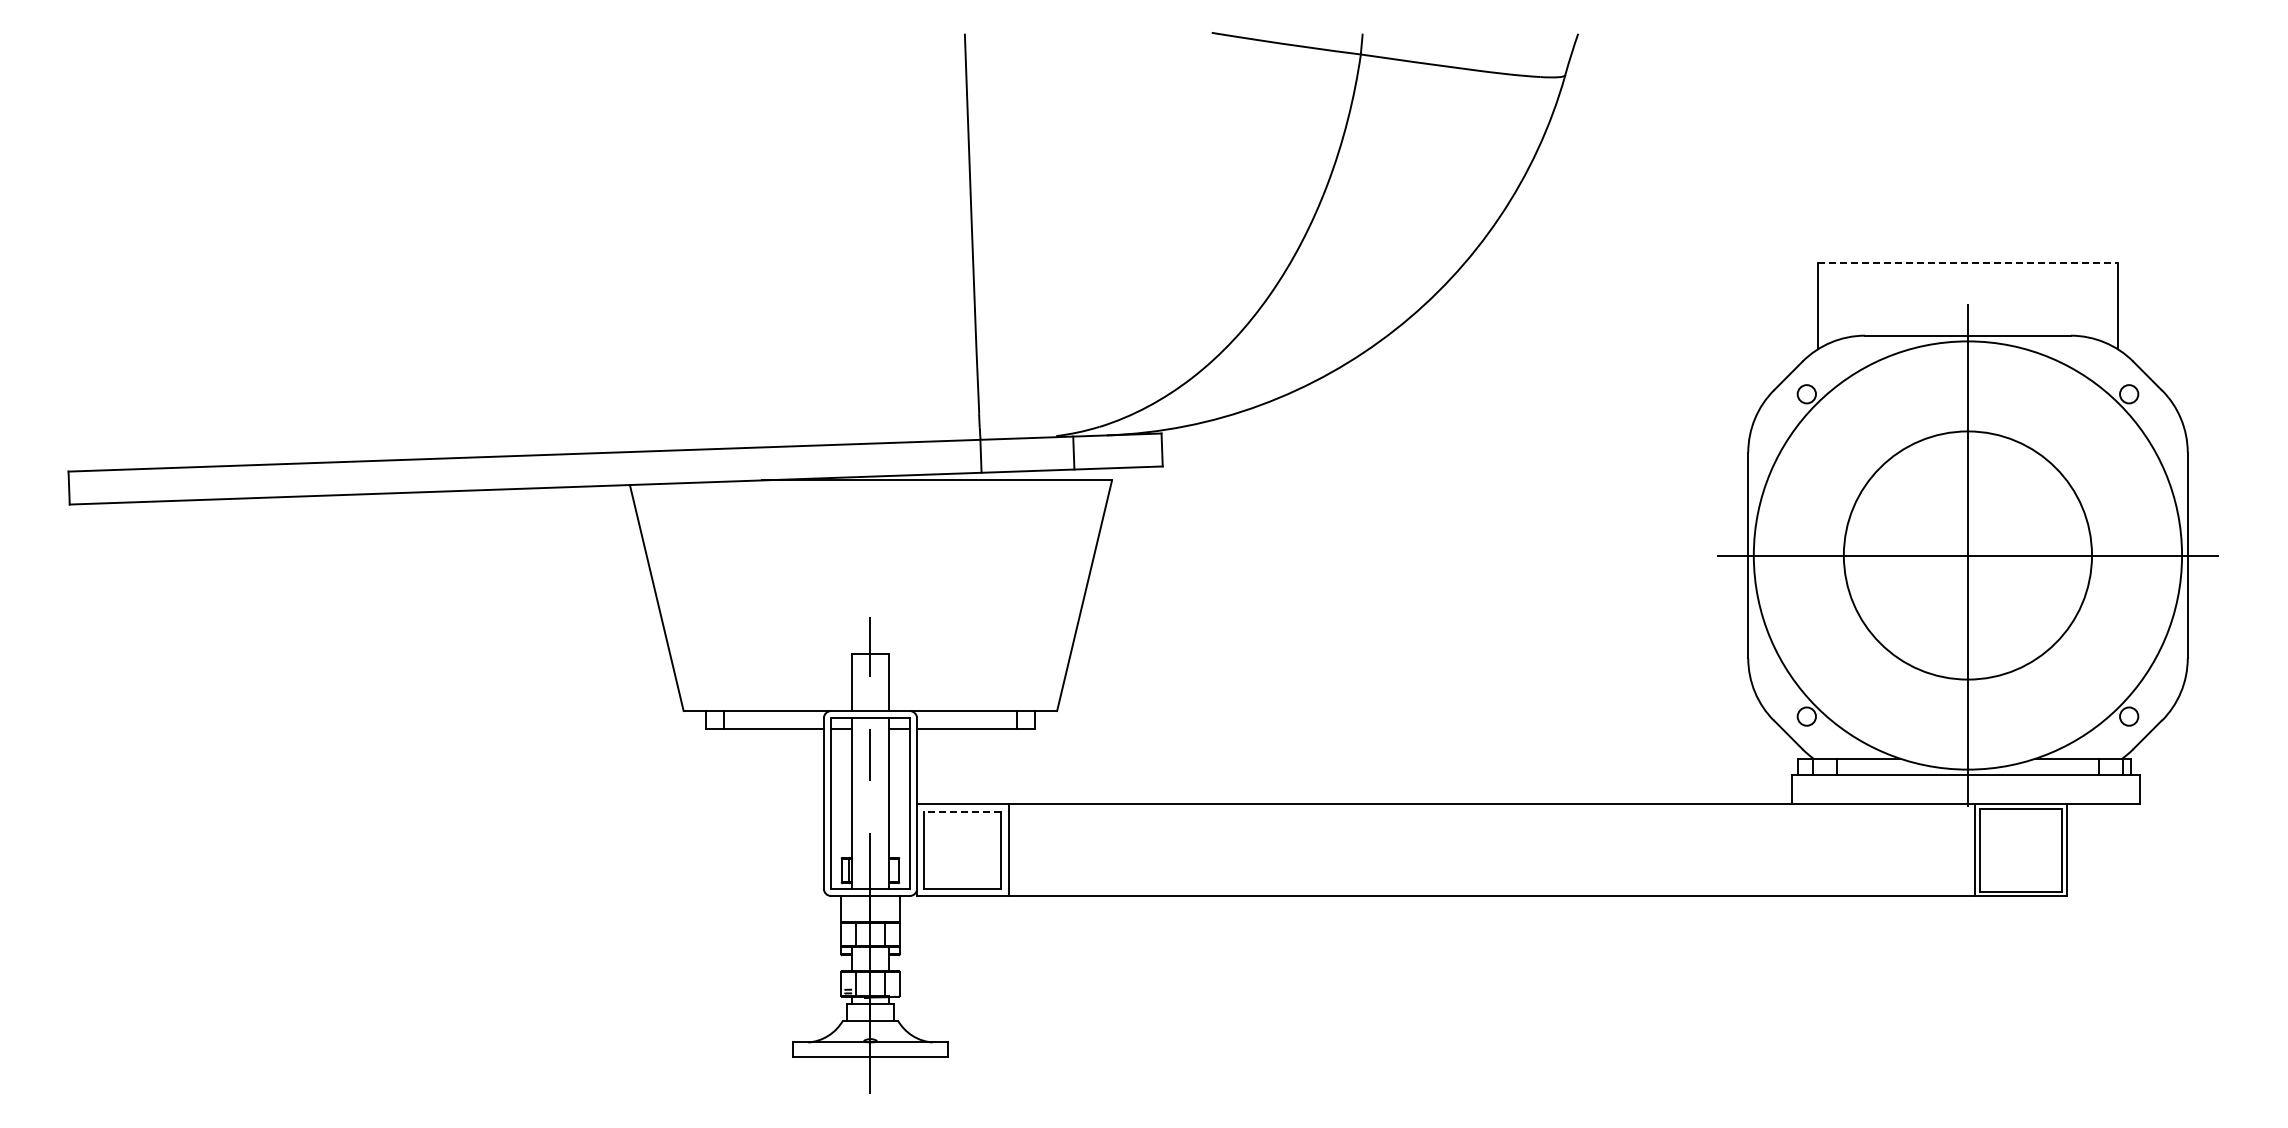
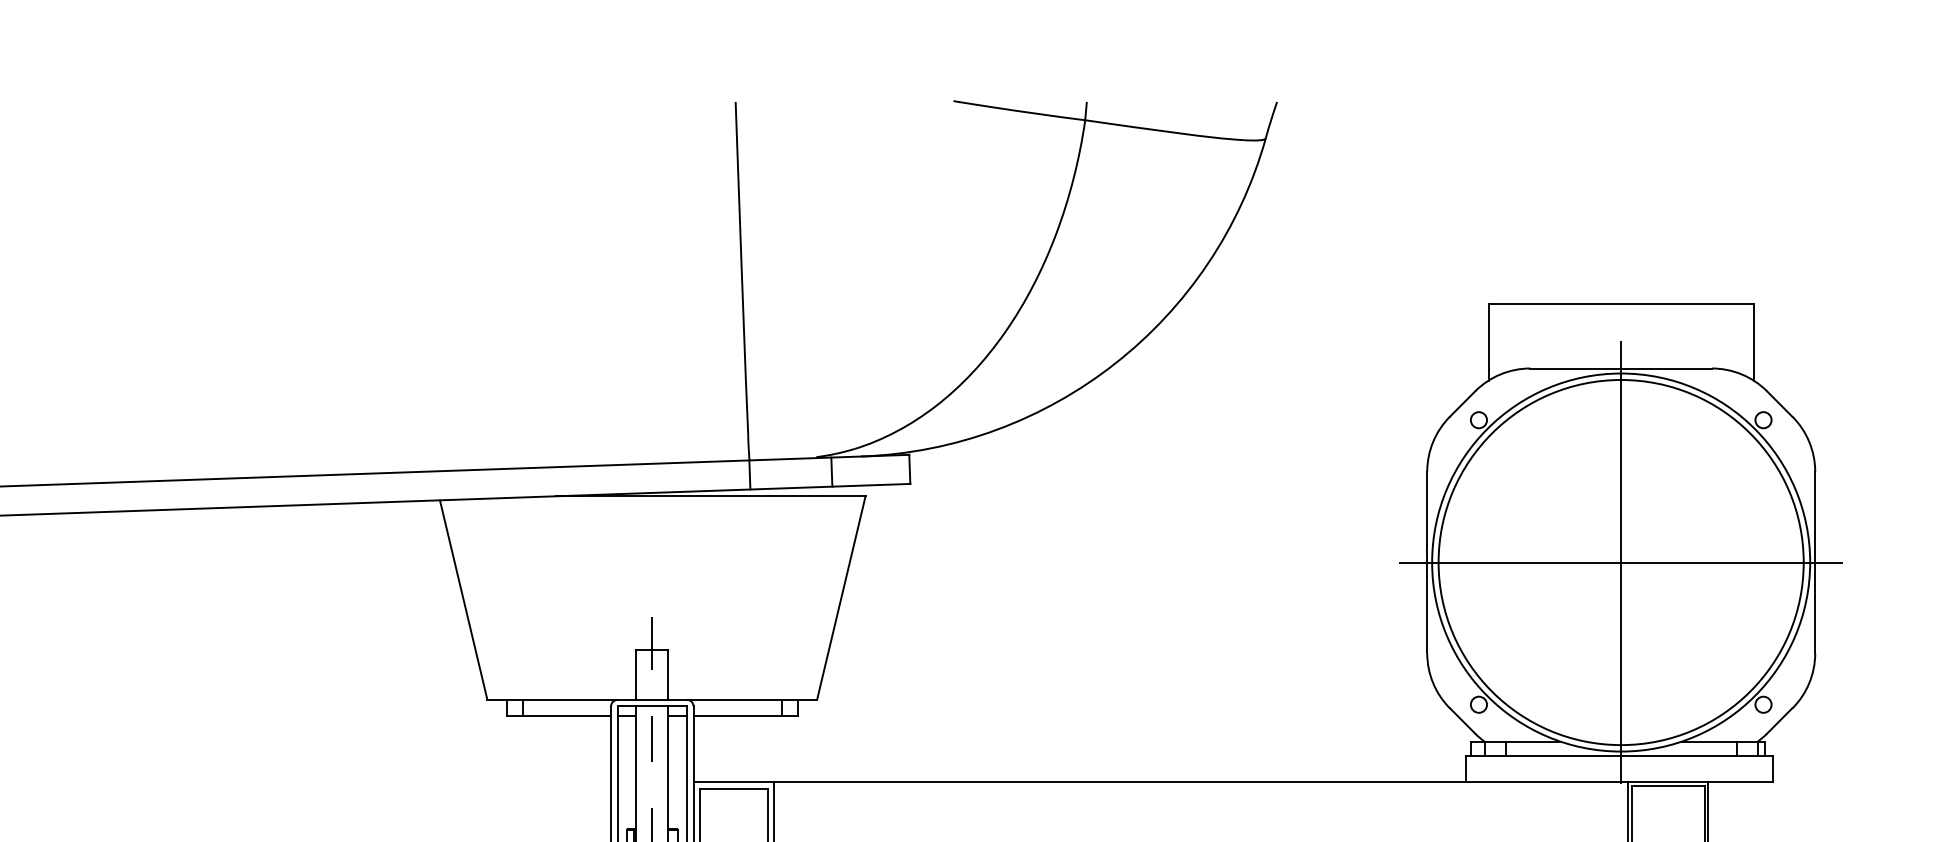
line: (1968, 262) -> (1621, 303), dashed -> solid
circle: (1967, 555) -> (1620, 562), size x1.67
line: (962, 811) -> (733, 788), dashed -> solid

